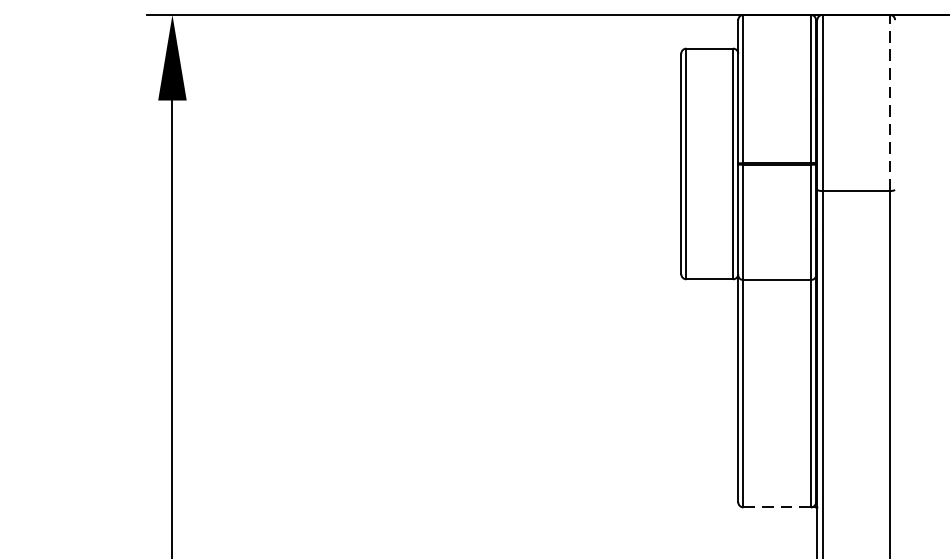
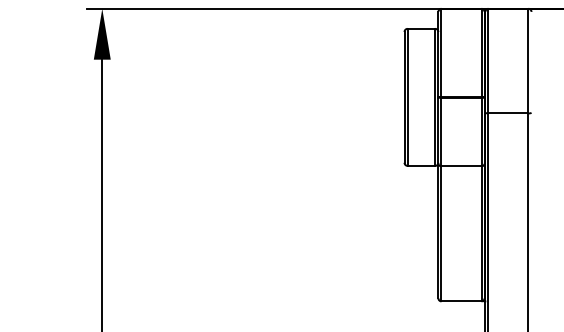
line: (889, 101) -> (528, 60), dashed -> solid
line: (777, 507) -> (461, 301), dashed -> solid

